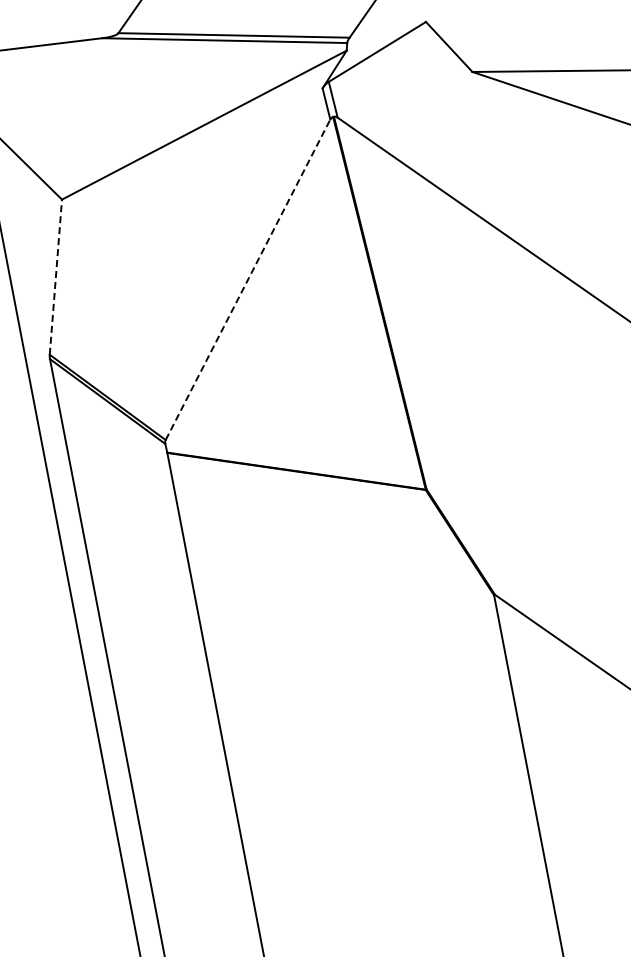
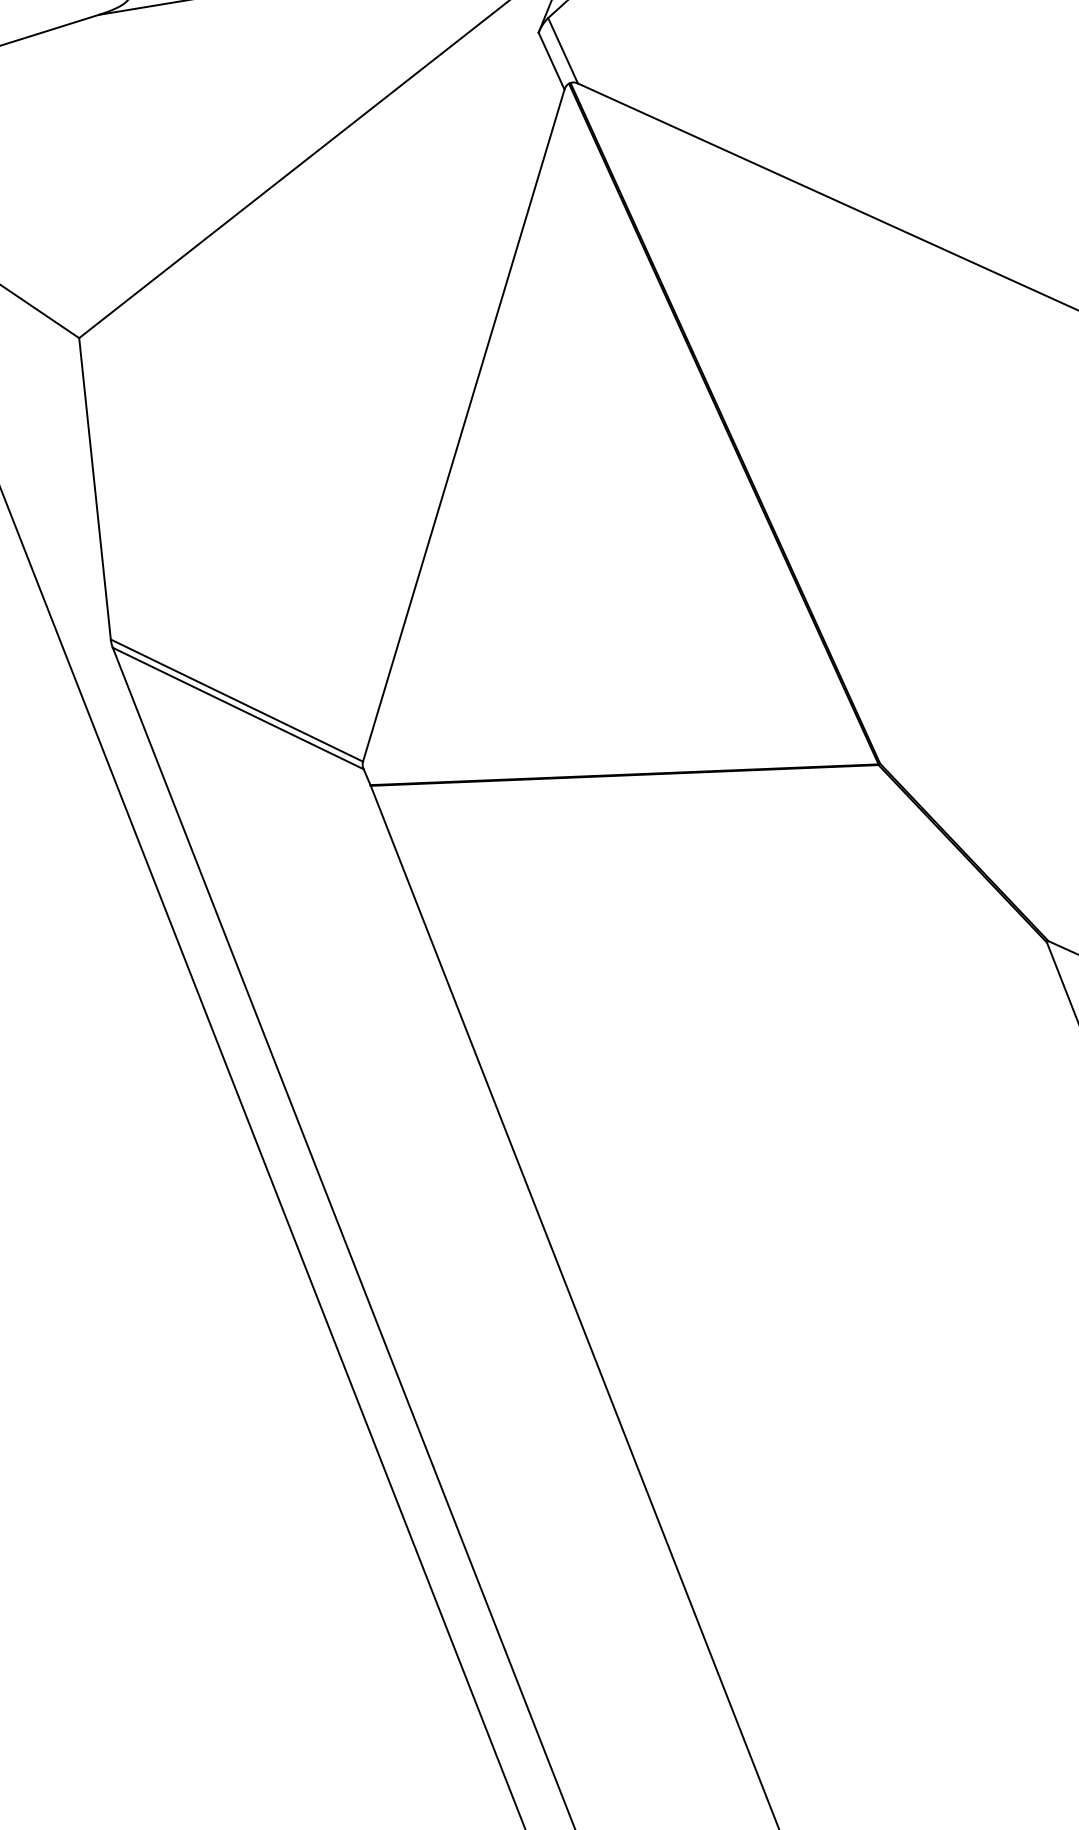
line: (55, 277) -> (94, 489), dashed -> solid
line: (248, 279) -> (464, 424), dashed -> solid

